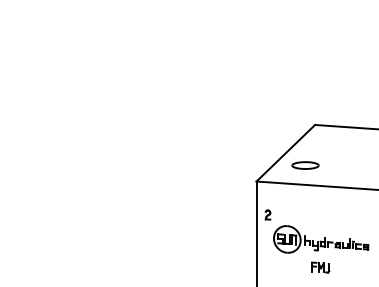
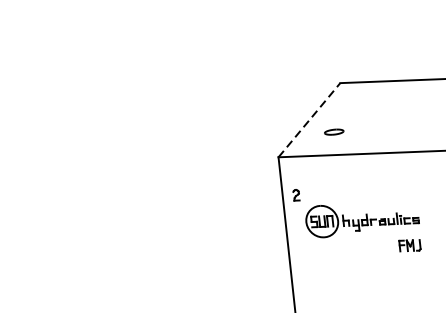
line: (285, 153) -> (309, 120), solid -> dashed
part: (305, 165) -> (334, 132), size x0.6
part: (320, 267) -> (409, 245), moved

